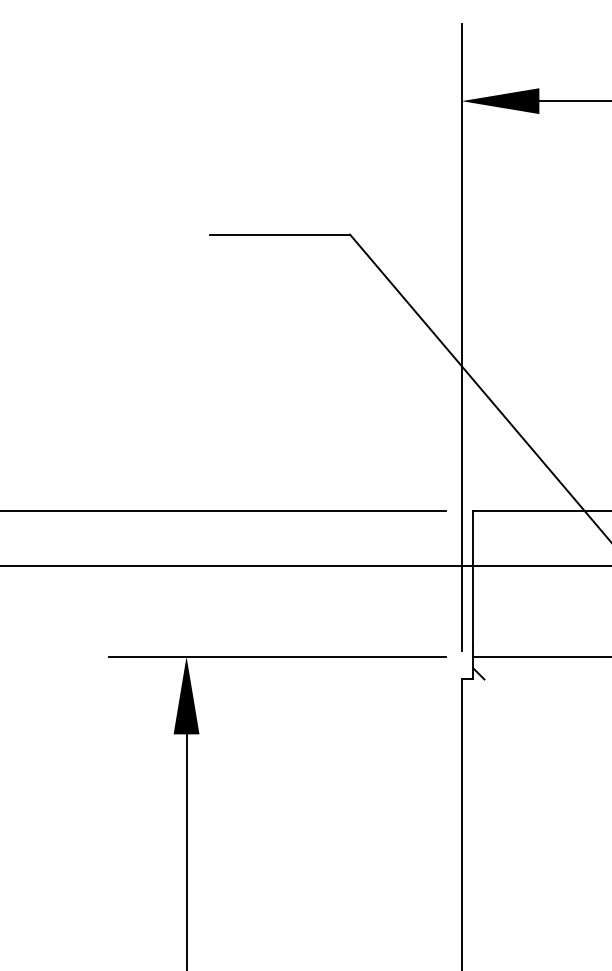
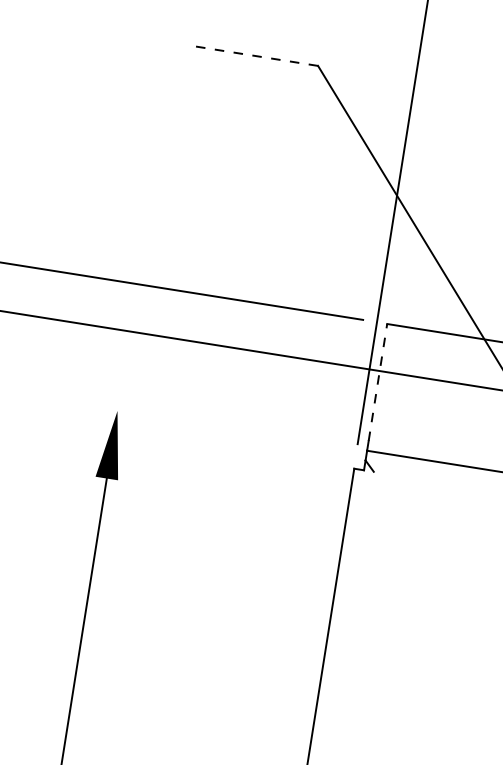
line: (279, 234) -> (256, 56), solid -> dashed
line: (473, 578) -> (378, 382), solid -> dashed
line: (276, 656) -> (195, 423), removed

